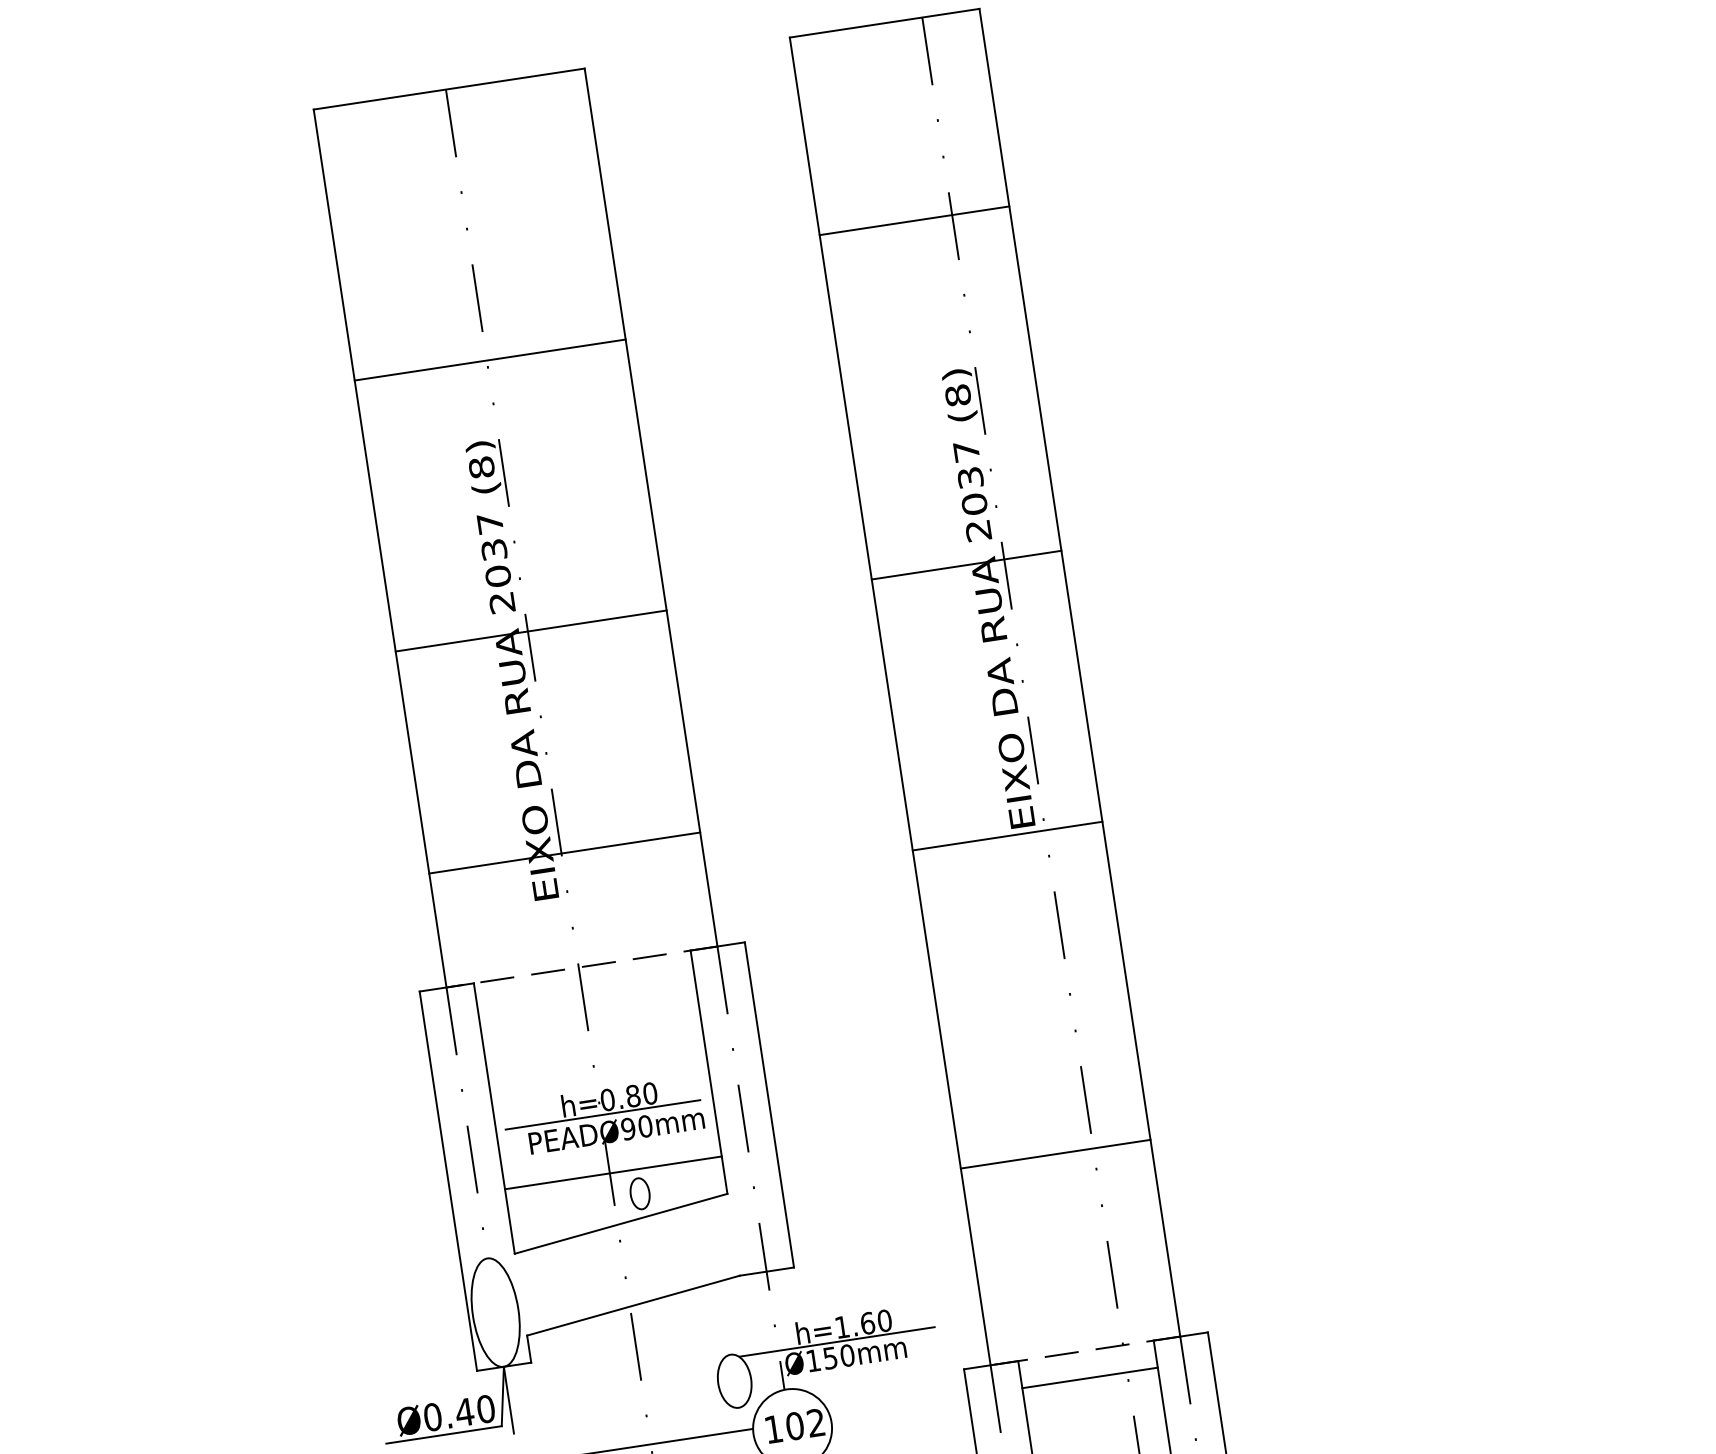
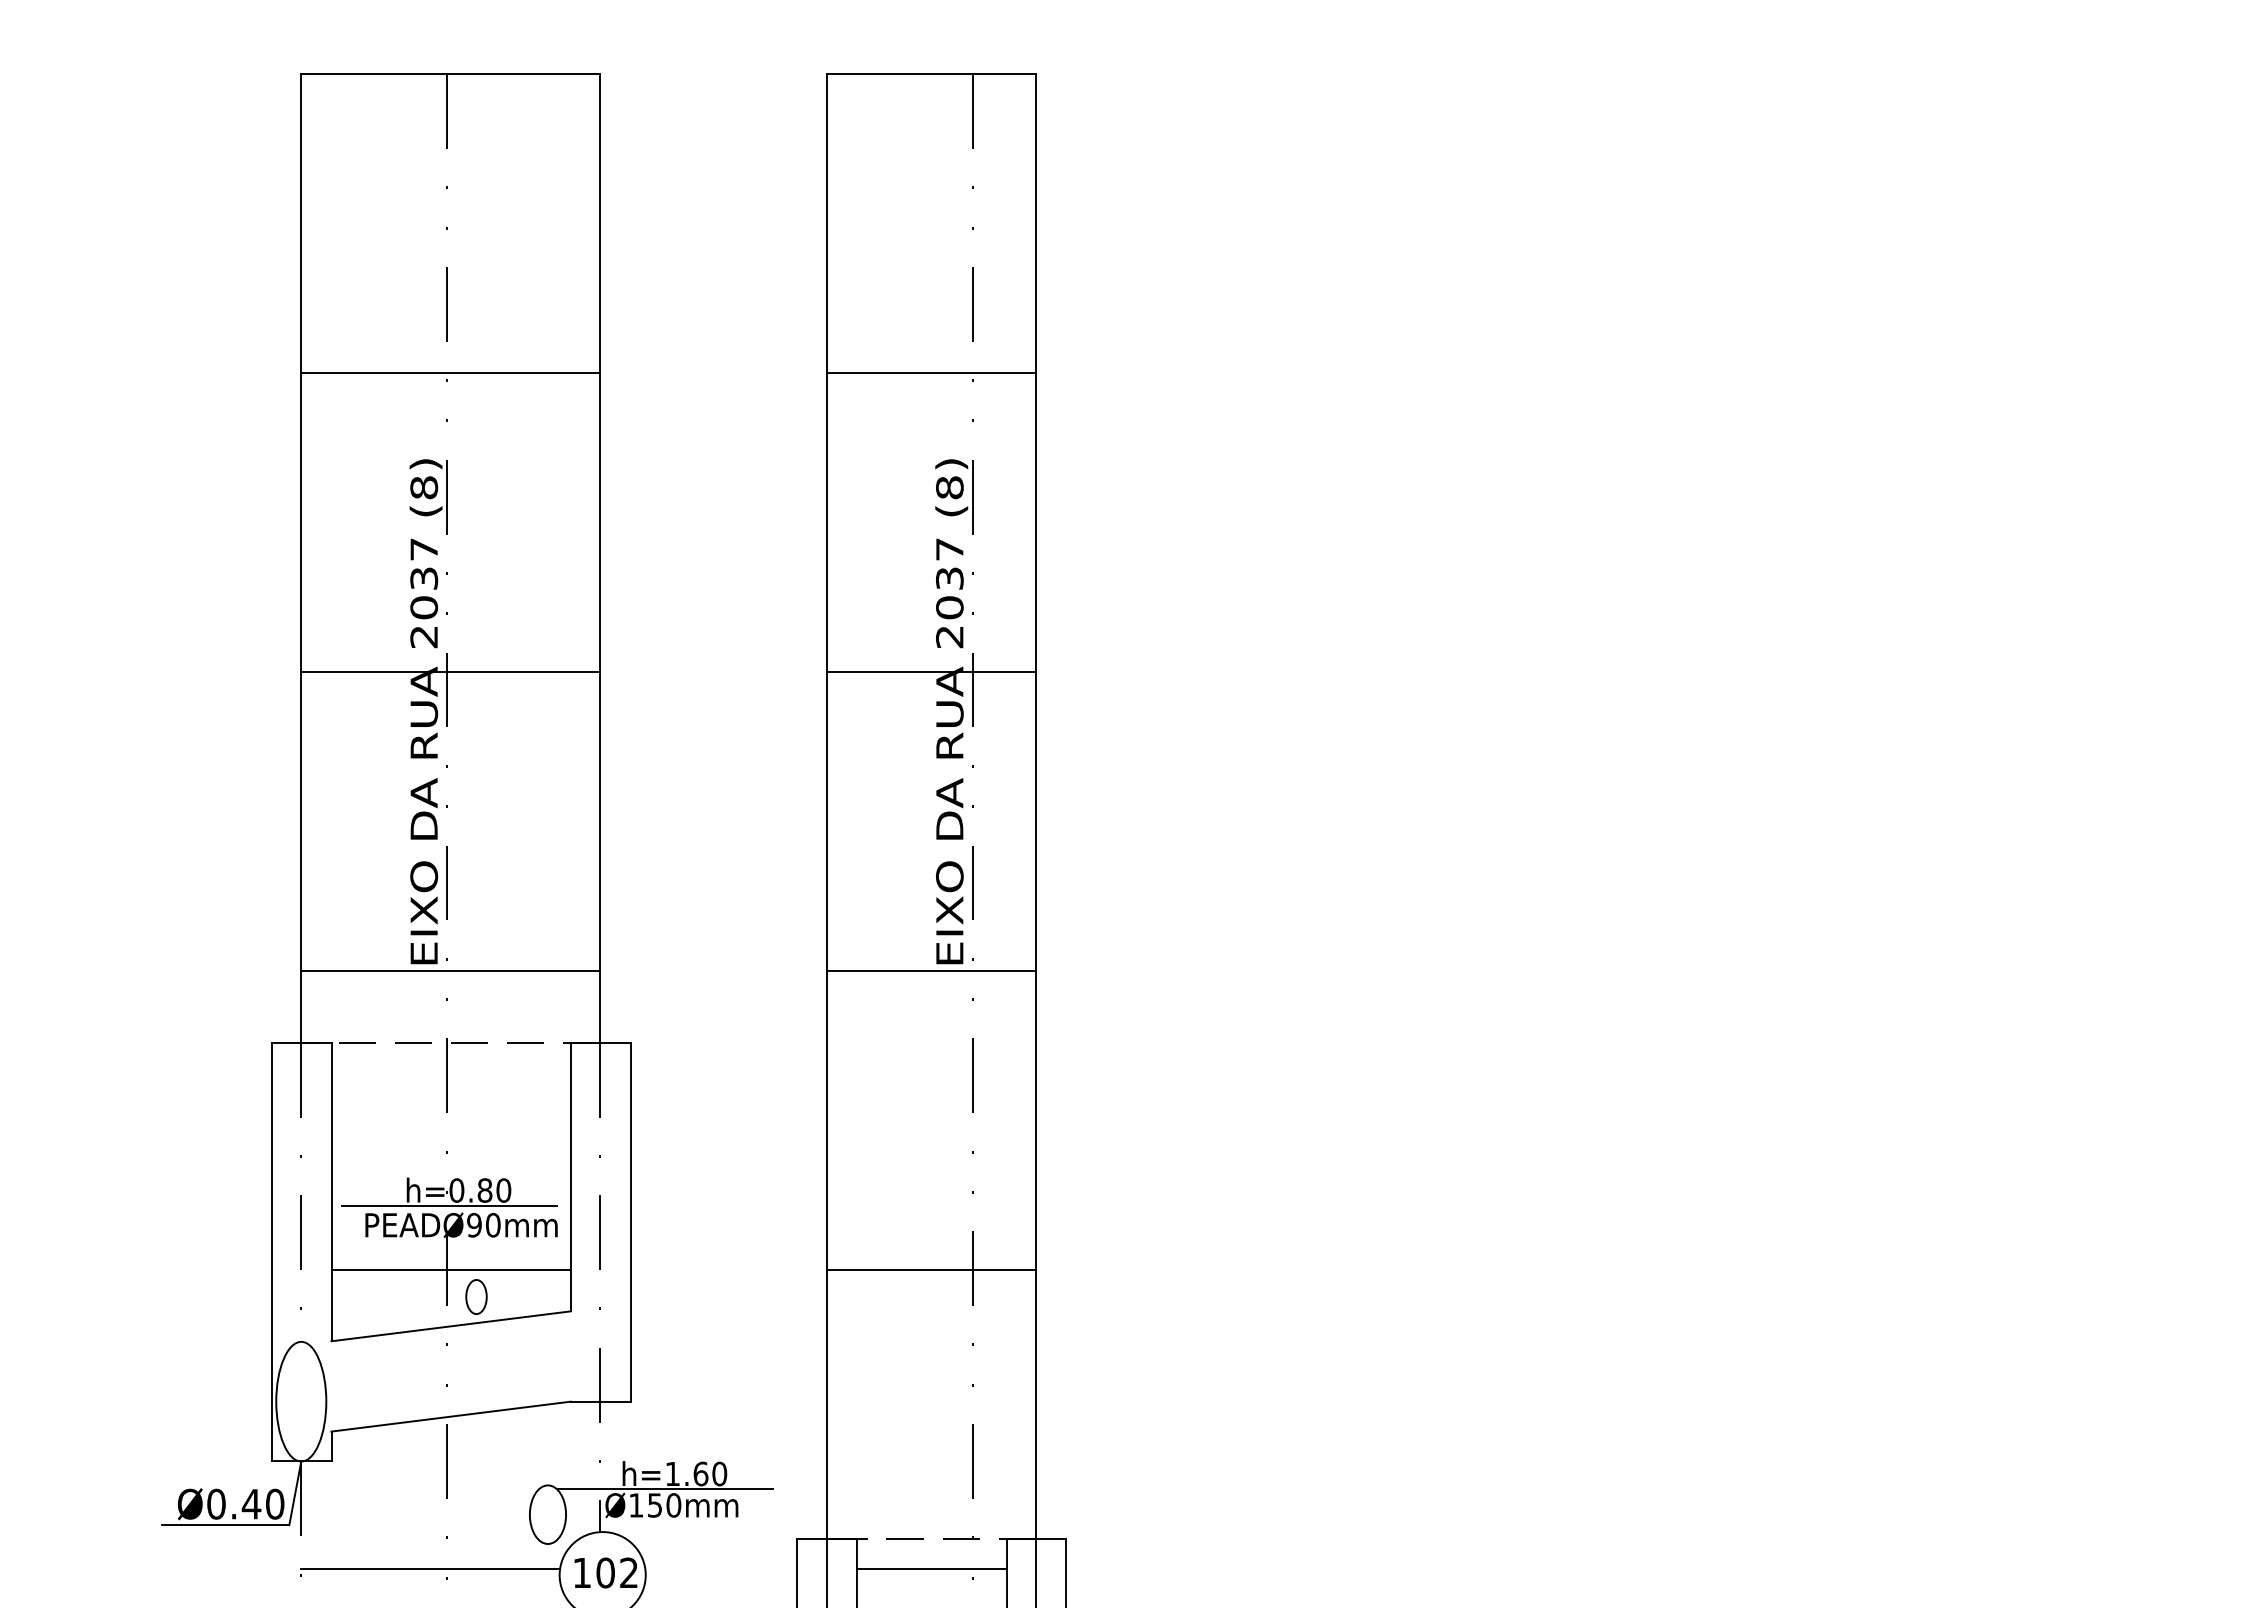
line: (913, 221) -> (930, 373), moved
line: (564, 853) -> (450, 971), moved
line: (1055, 1154) -> (930, 1270), moved

